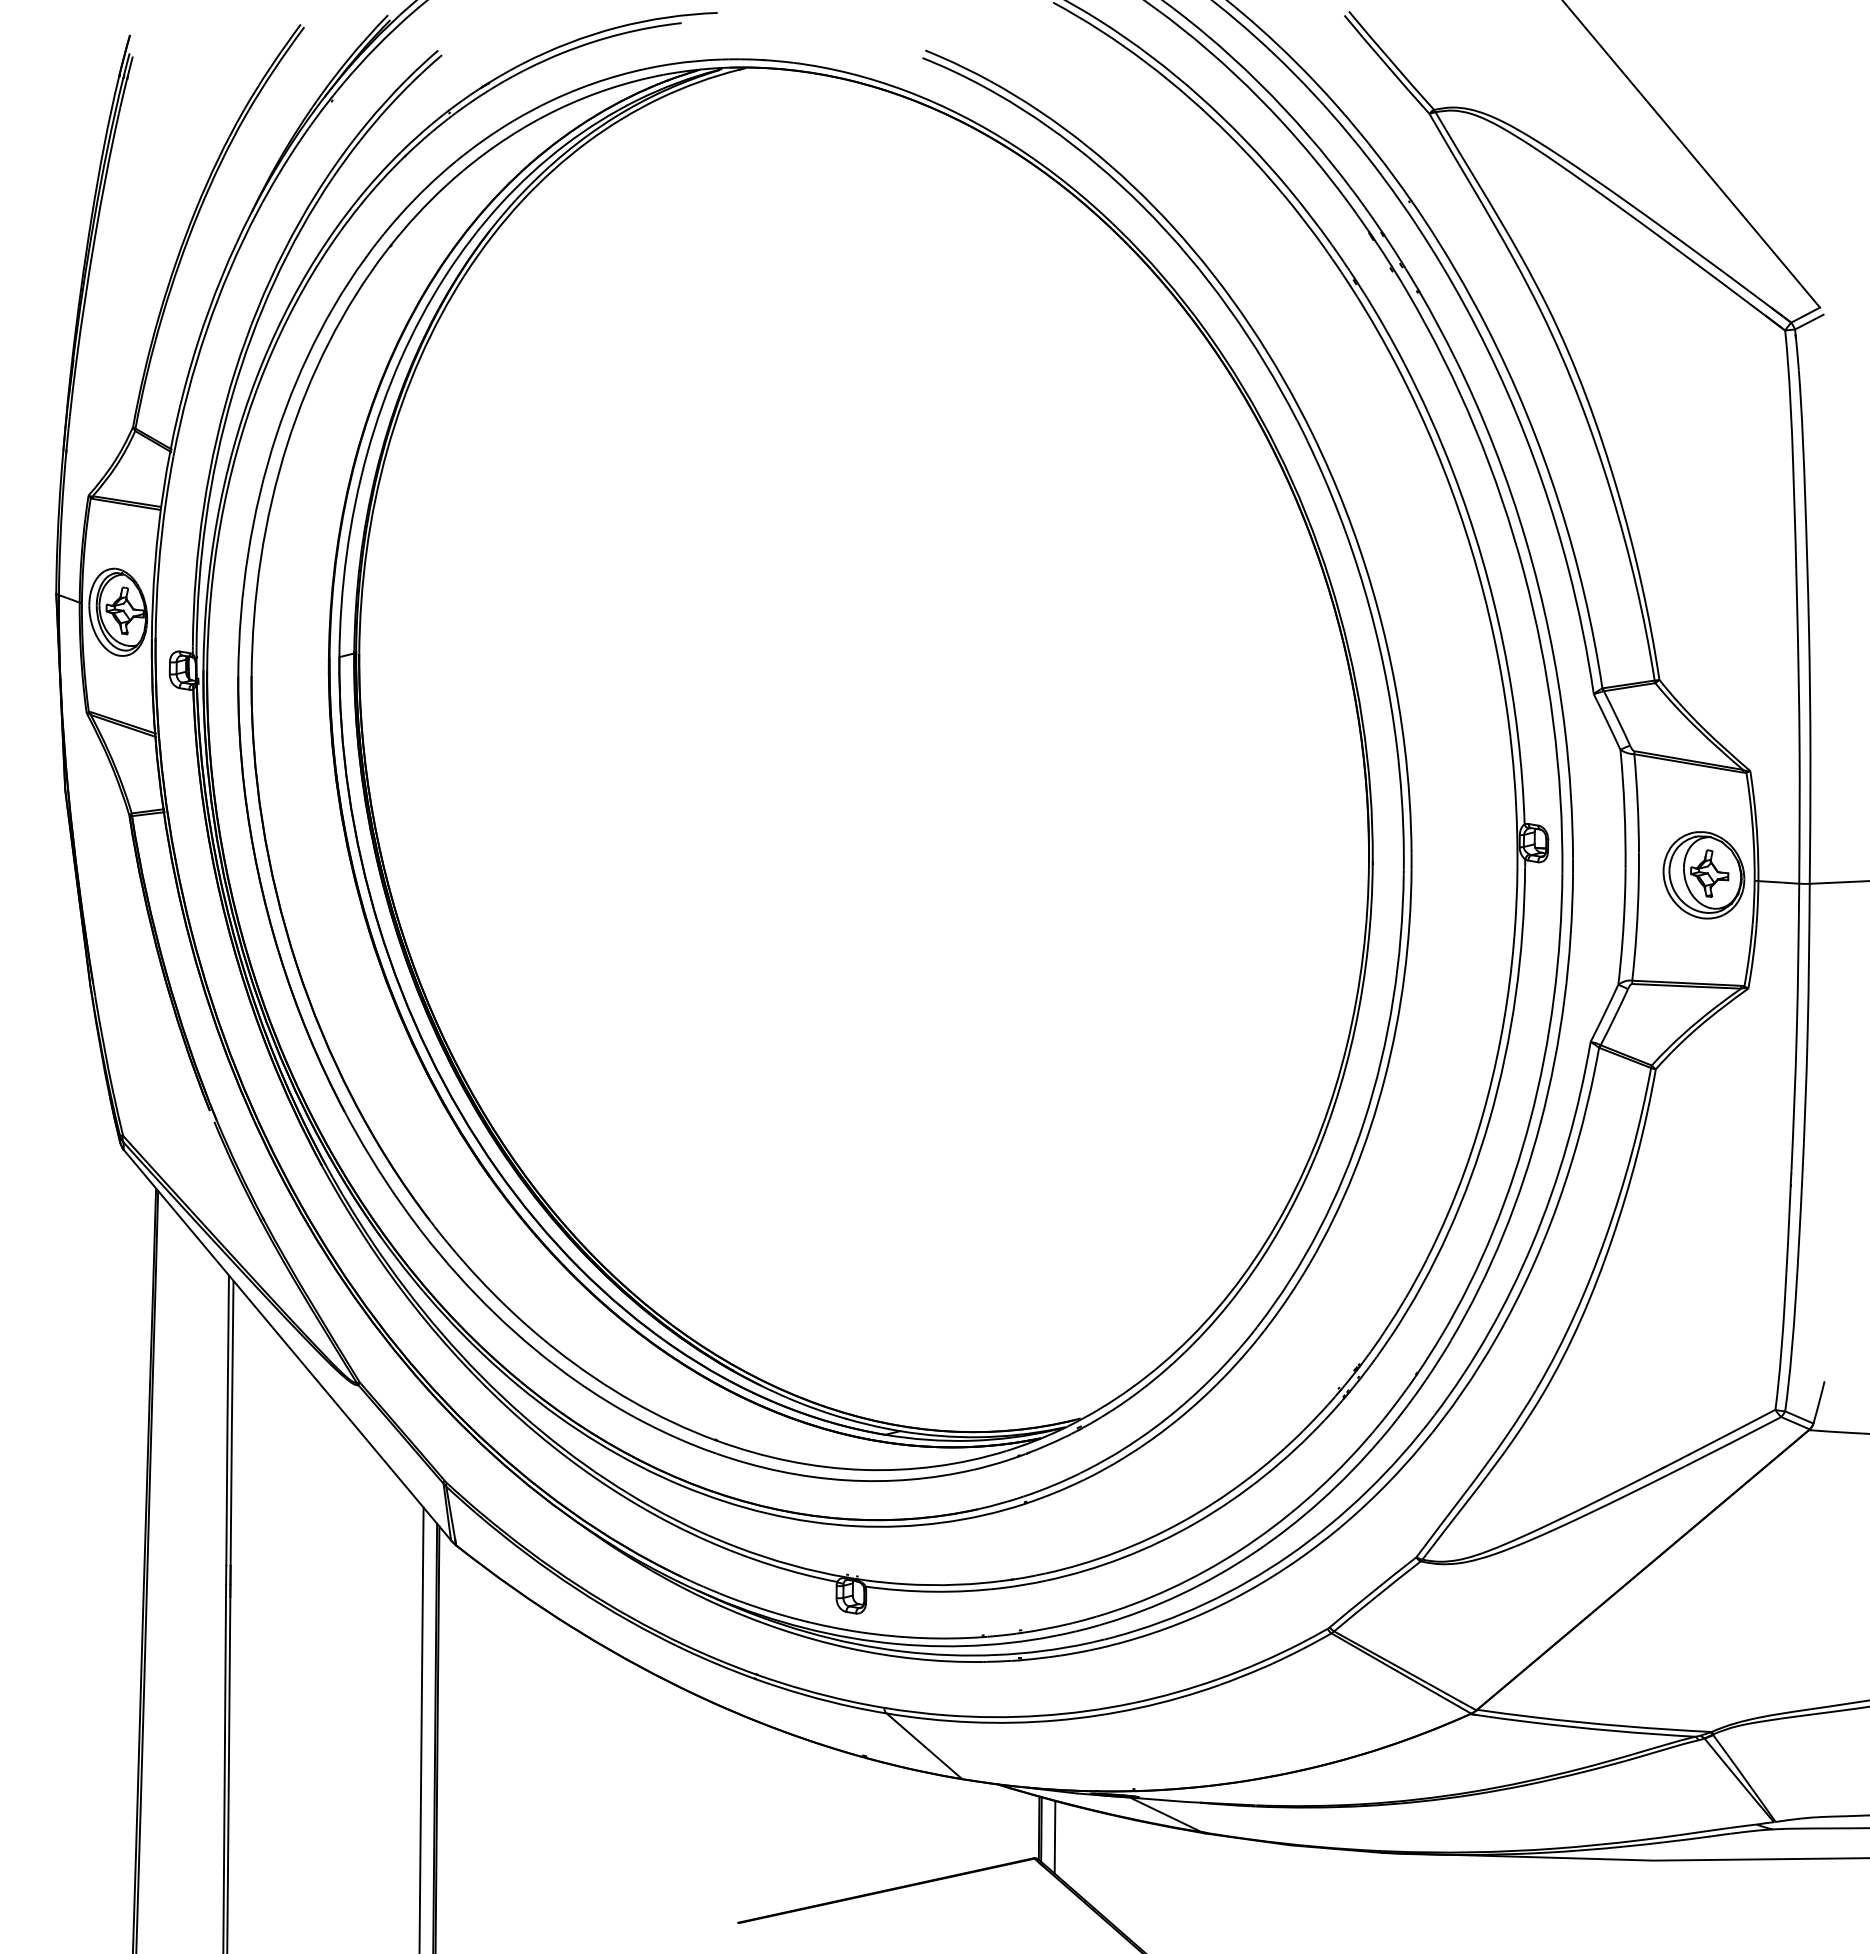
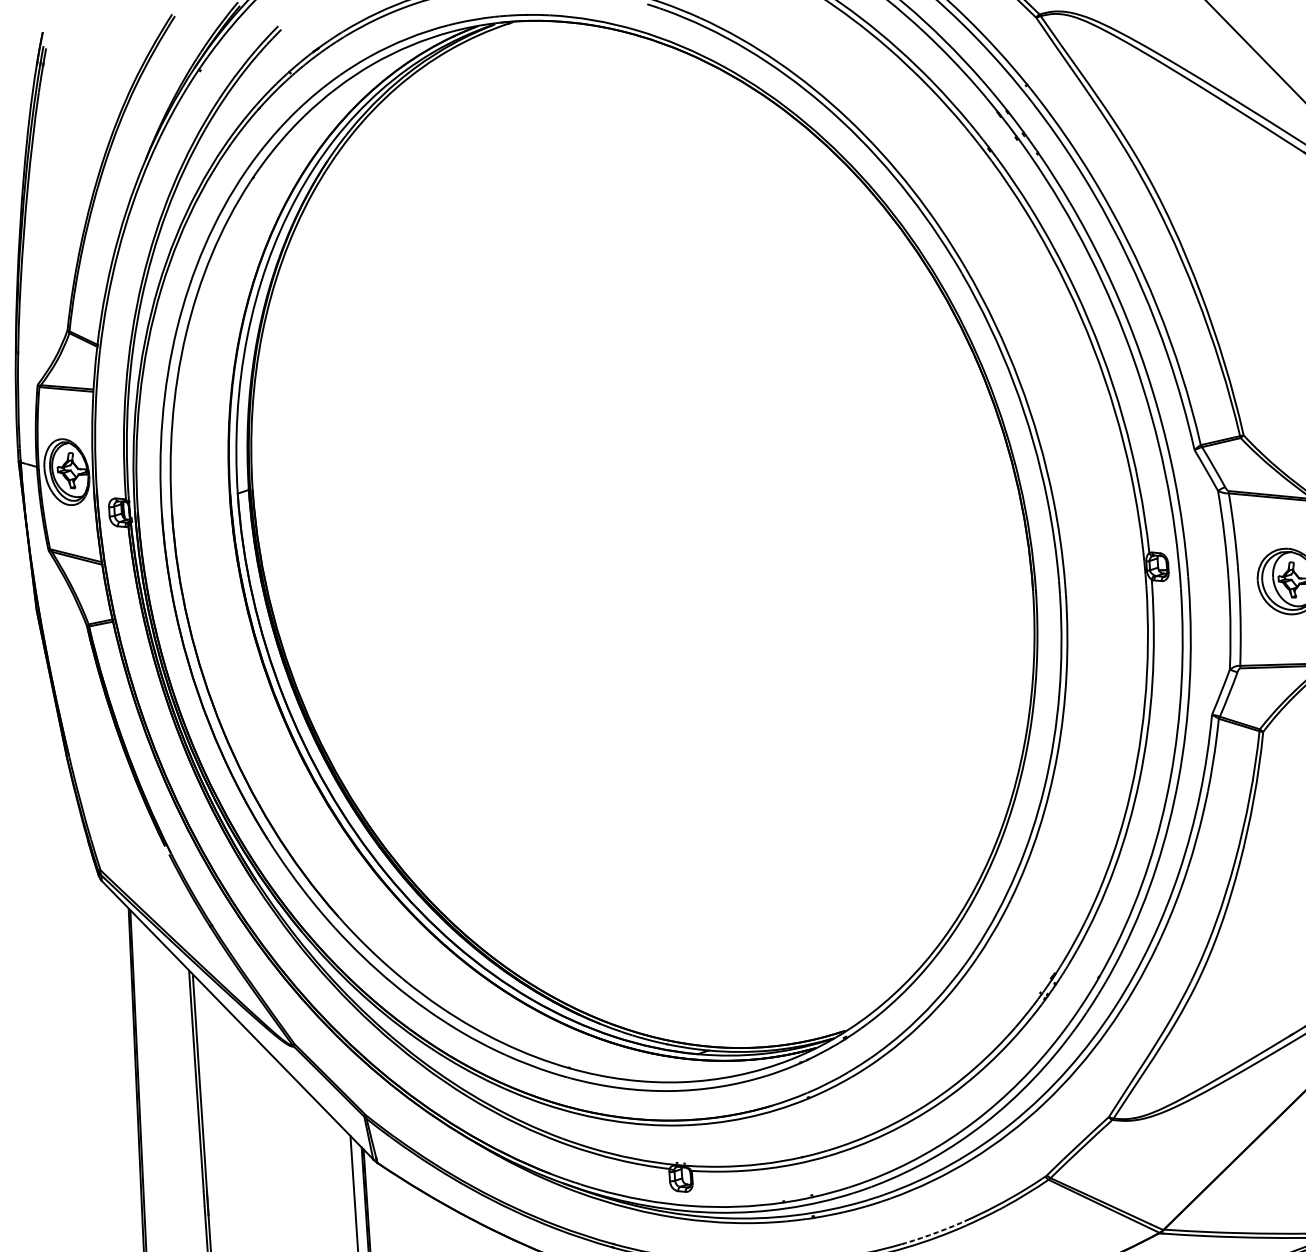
arc: (1175, 1692) -> (933, 1233), solid -> dashed

